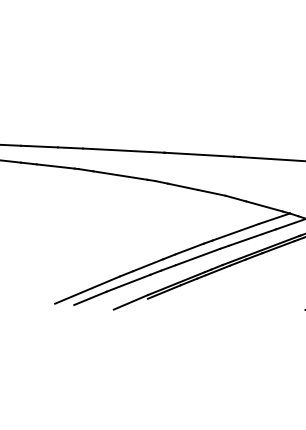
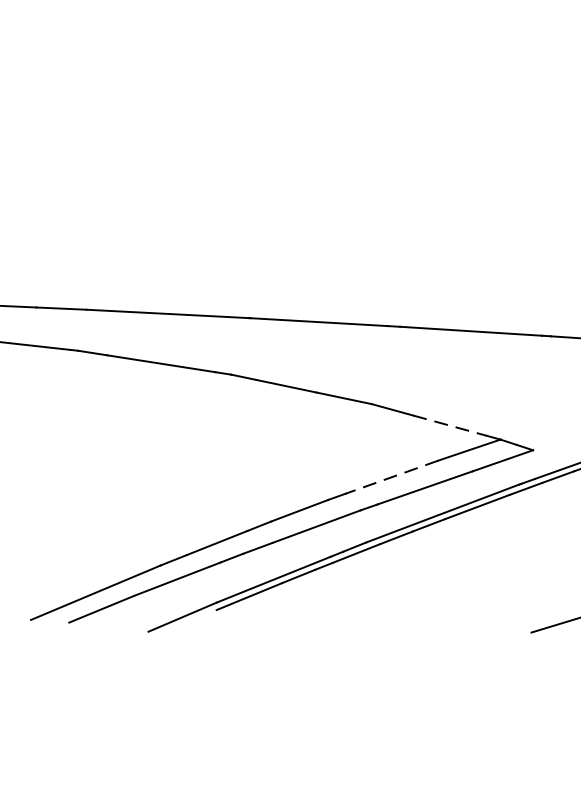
line: (264, 206) -> (449, 425), solid -> dashed
line: (235, 232) -> (391, 477), solid -> dashed

